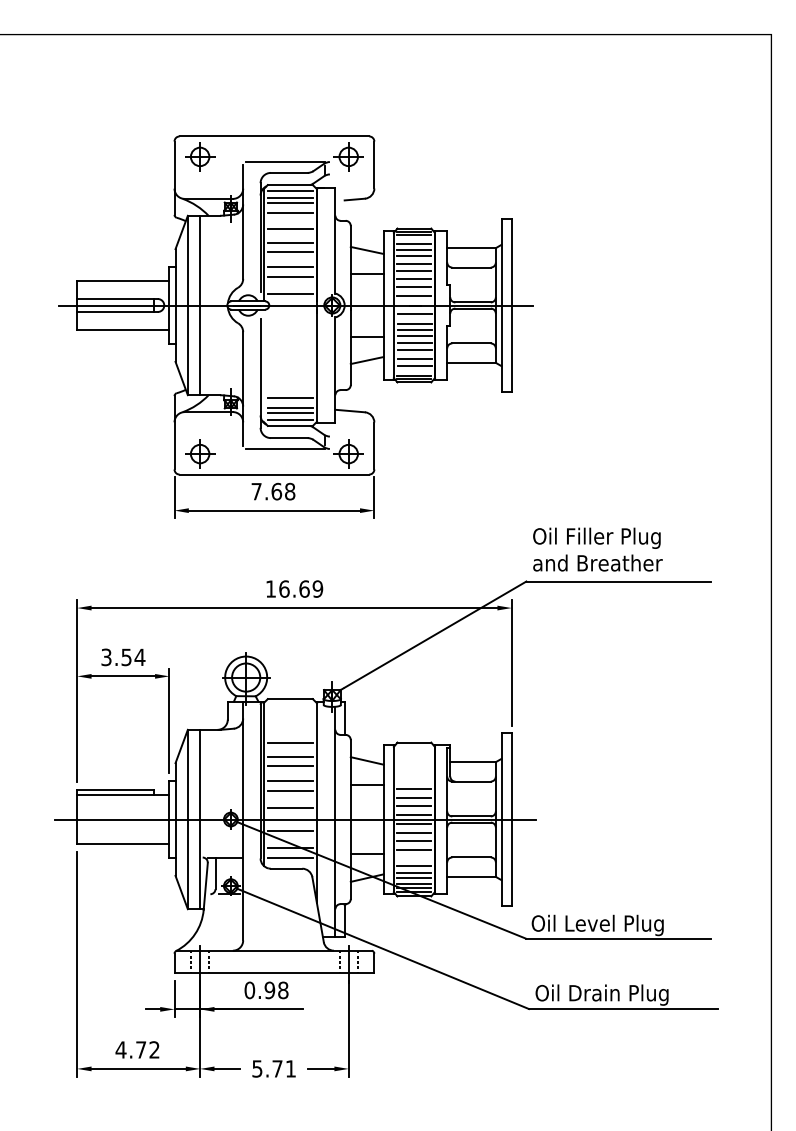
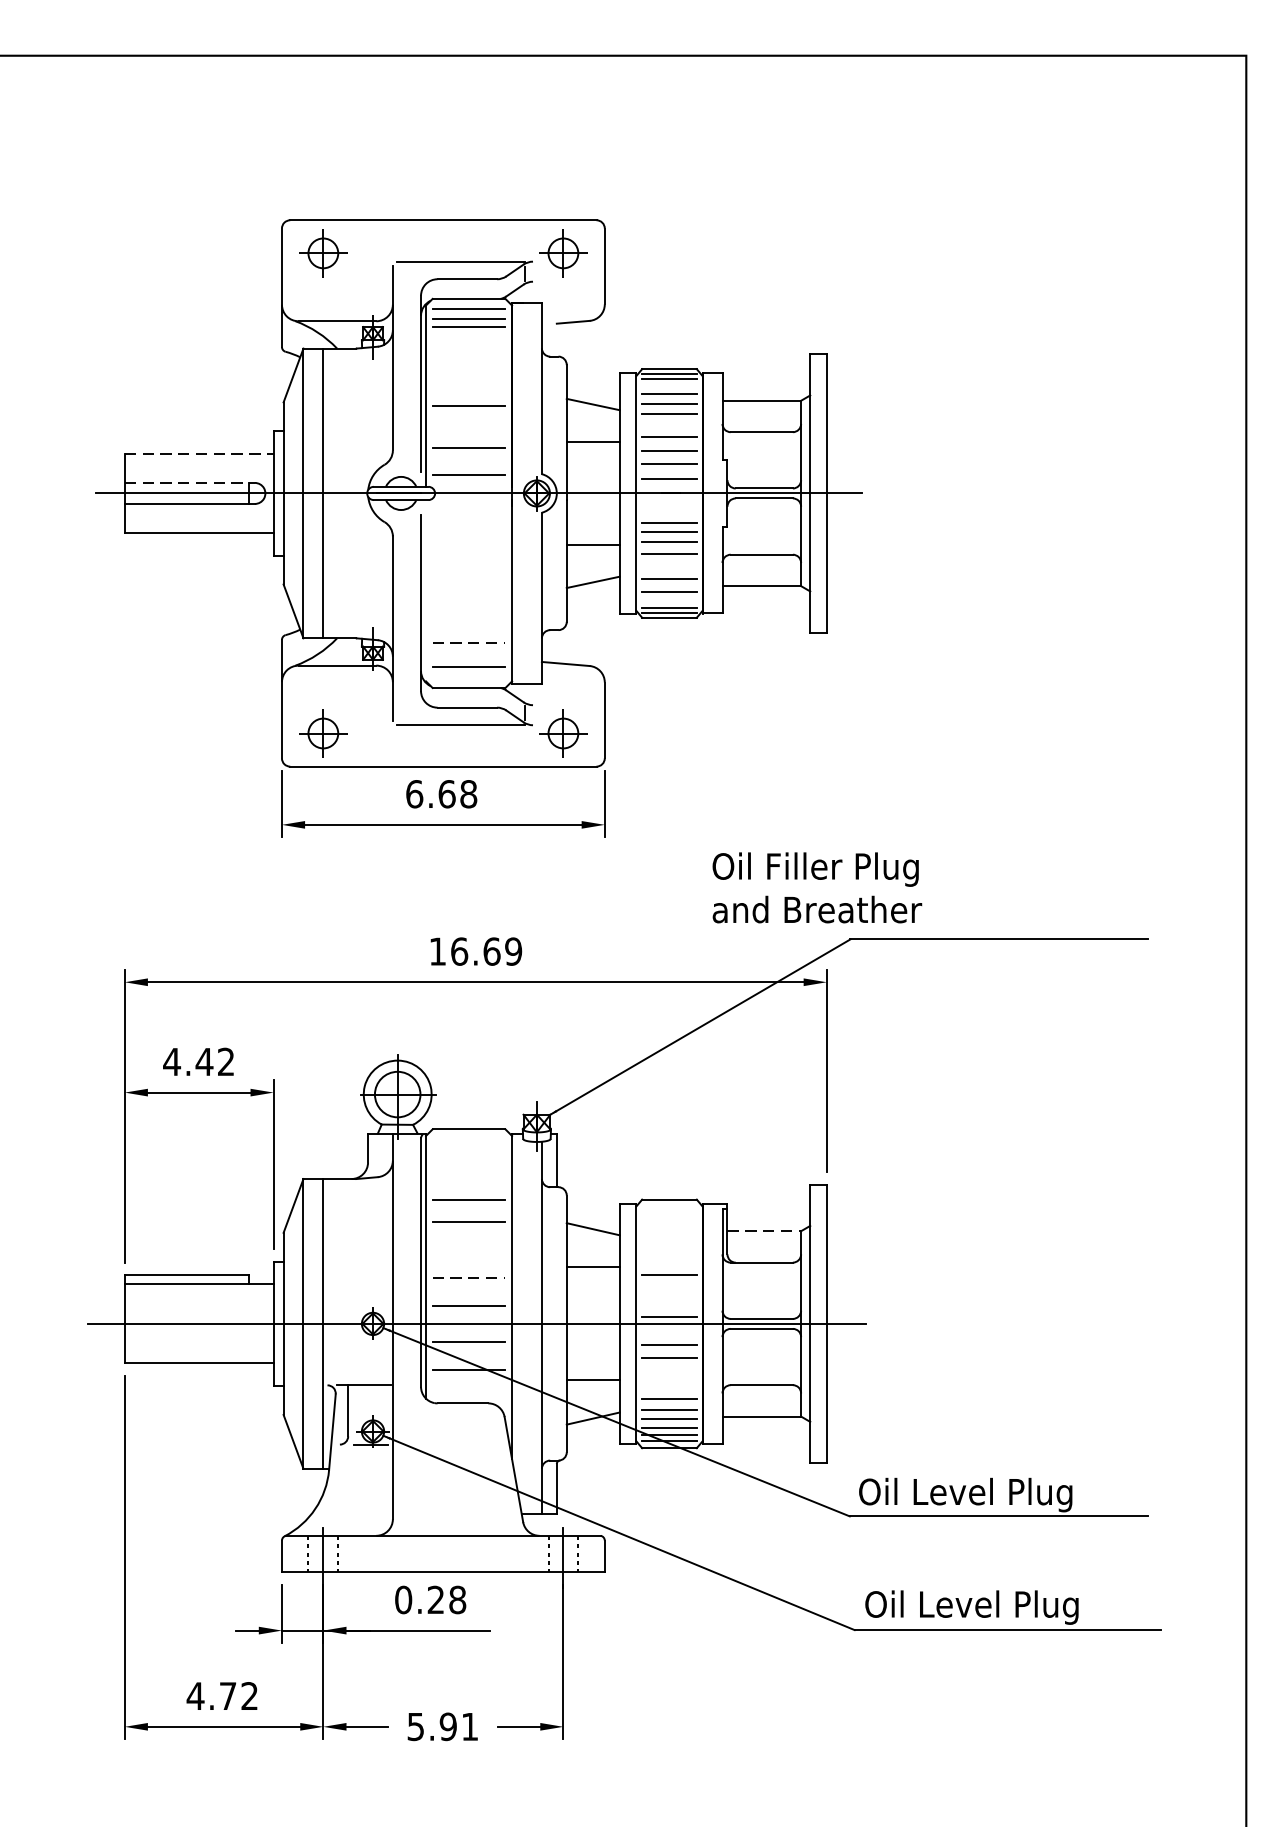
line: (289, 212) -> (467, 343), removed
line: (289, 228) -> (467, 369), removed
line: (289, 242) -> (467, 391), removed
line: (414, 263) -> (669, 425), removed
line: (289, 267) -> (467, 432), removed
line: (123, 281) -> (199, 454), solid -> dashed
line: (118, 299) -> (191, 483), solid -> dashed
line: (414, 314) -> (669, 507), removed
line: (414, 350) -> (669, 566), removed
line: (290, 398) -> (469, 643), solid -> dashed
line: (289, 408) -> (467, 659), removed
line: (289, 419) -> (467, 677), removed
text: (256, 491) -> (414, 793), 7.68 -> 6.68
text: (597, 549) -> (816, 887), moved
text: (123, 657) -> (199, 1062), 3.54 -> 4.42
line: (473, 762) -> (764, 1231), solid -> dashed
line: (289, 765) -> (467, 1236), removed
line: (289, 781) -> (467, 1262), removed
line: (290, 791) -> (469, 1278), solid -> dashed
line: (414, 798) -> (669, 1289), removed
line: (414, 806) -> (669, 1302), removed
line: (414, 823) -> (669, 1330), removed
line: (414, 849) -> (669, 1372), removed
line: (289, 857) -> (467, 1385), removed
text: (269, 990) -> (435, 1600), 0.98 -> 0.28
text: (619, 994) -> (1000, 1606), Oil Drain Plug -> Oil Level Plug
text: (277, 1068) -> (448, 1726), 5.71 -> 5.91

